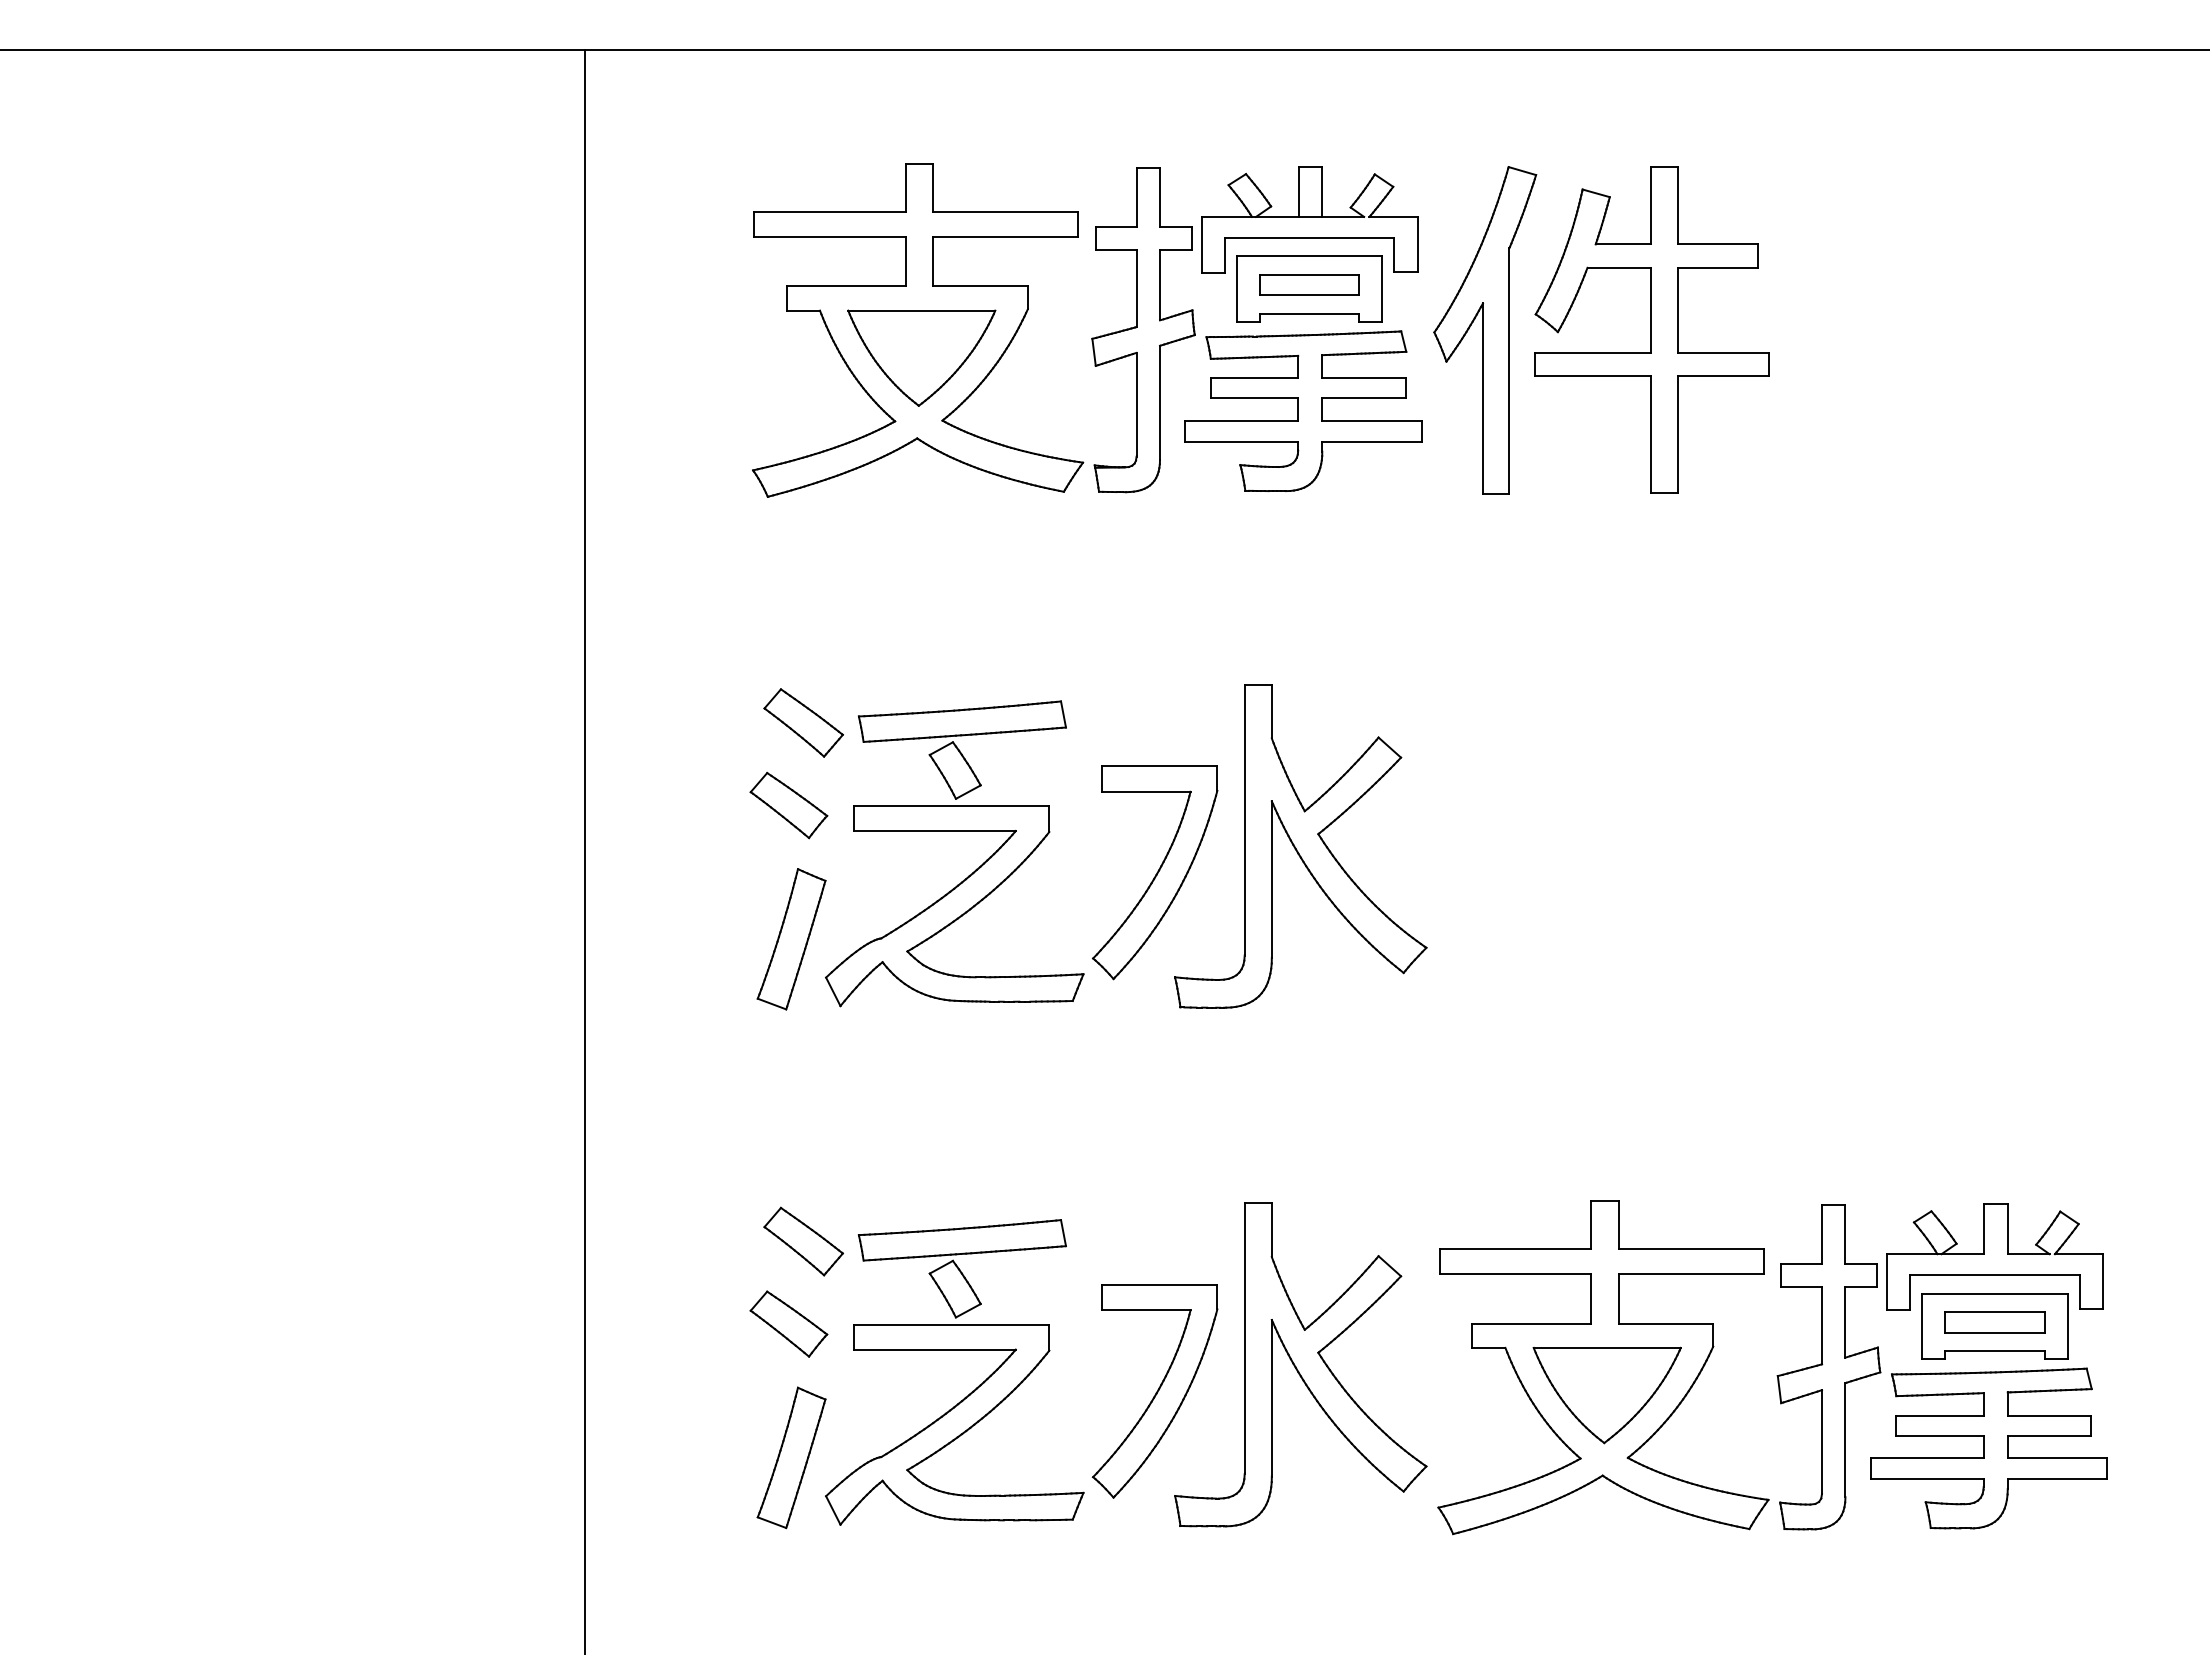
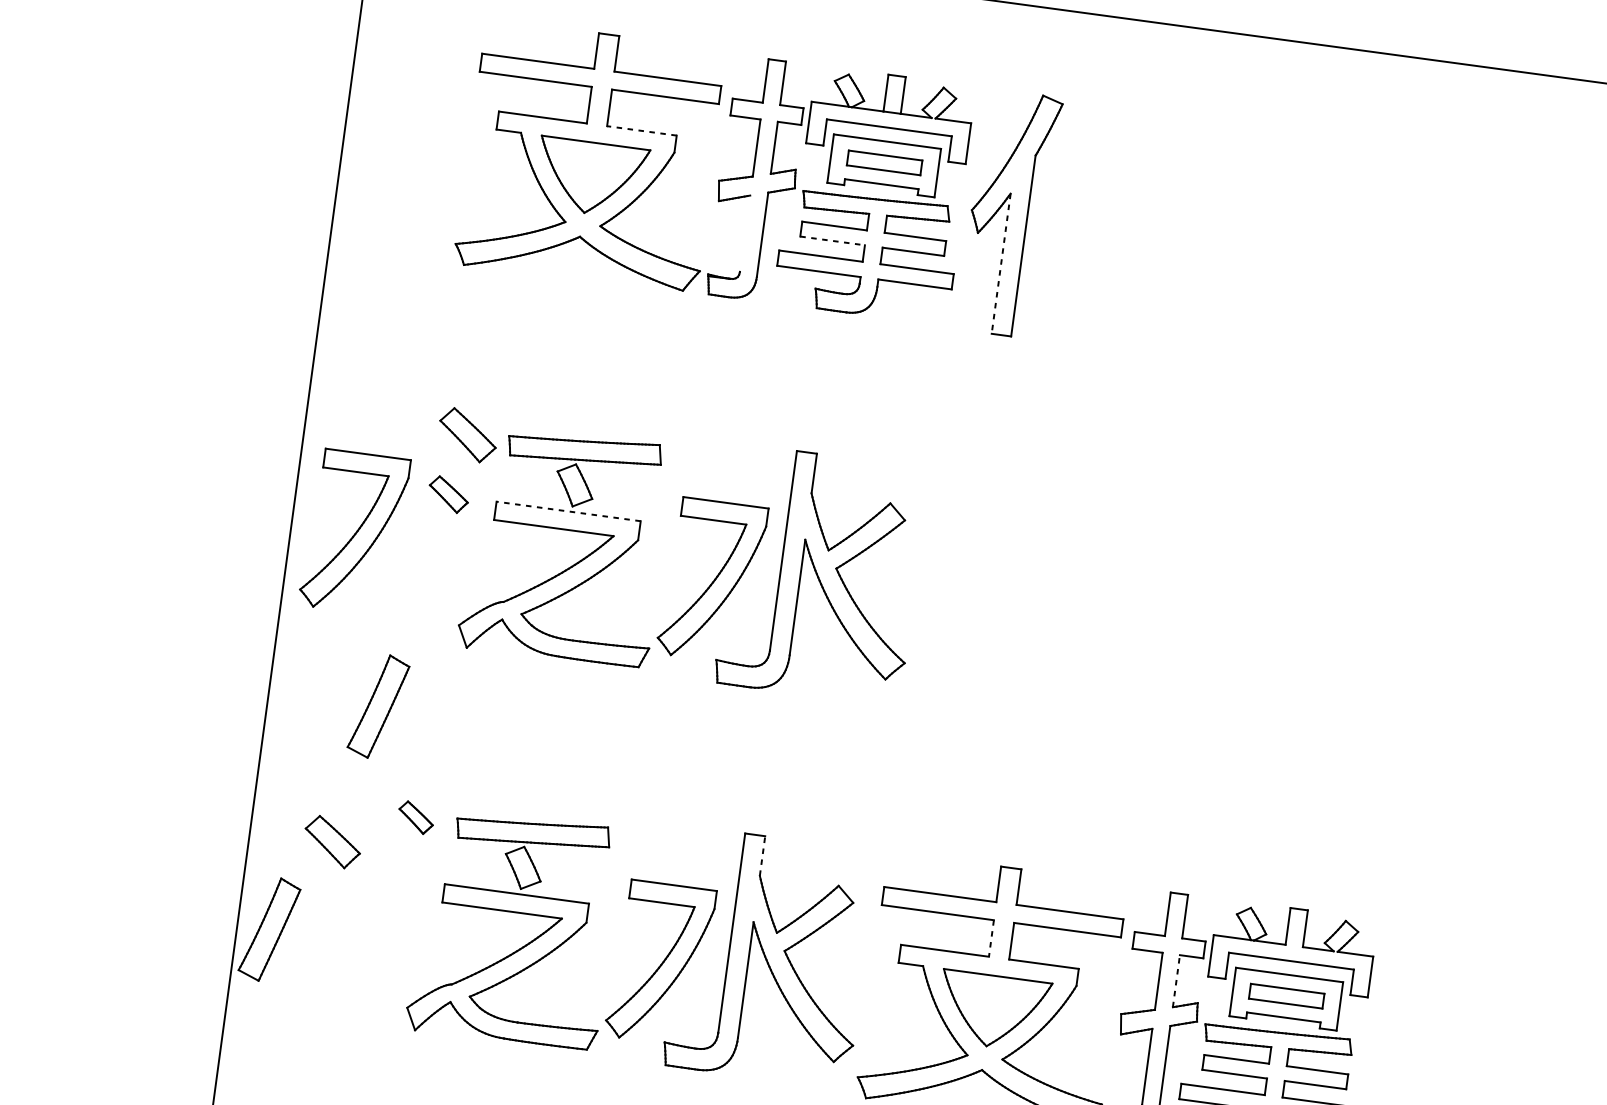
line: (980, 286) -> (641, 131), solid -> dashed
part: (1651, 329) -> (1132, 229), removed
line: (1254, 398) -> (832, 240), solid -> dashed
line: (1482, 398) -> (1000, 263), solid -> dashed
line: (1136, 404) -> (745, 233), removed
part: (788, 805) -> (448, 494), size x0.7
line: (951, 806) -> (568, 511), solid -> dashed
part: (670, 872) -> (354, 532), added
part: (791, 939) -> (378, 706), moved
line: (1271, 1230) -> (762, 856), solid -> dashed
part: (803, 1241) -> (416, 817), size x0.6
line: (1591, 1298) -> (991, 938), solid -> dashed
line: (1845, 1321) -> (1176, 980), solid -> dashed
part: (788, 1323) -> (332, 841), moved
part: (791, 1457) -> (269, 929), moved

